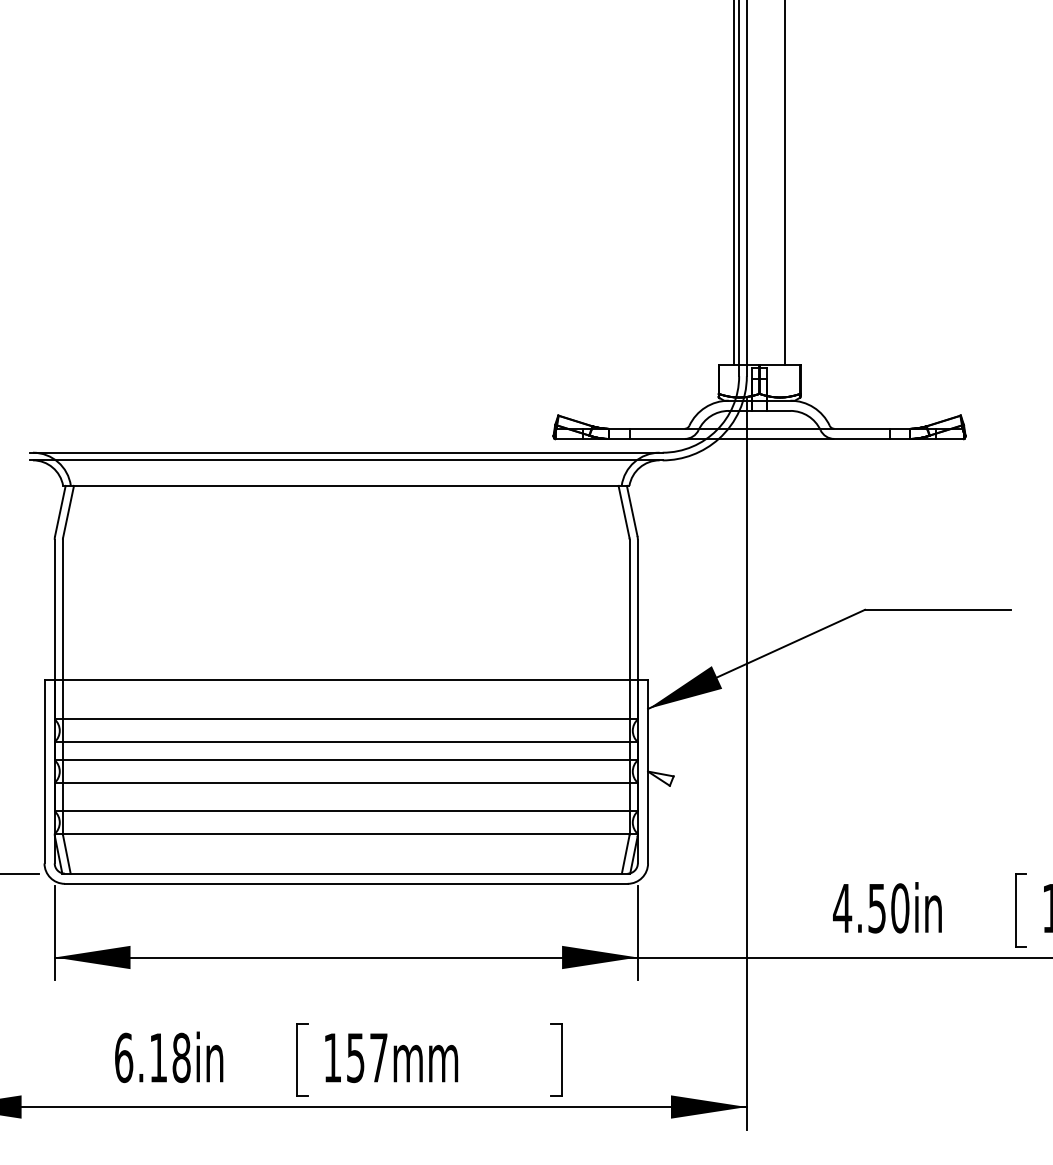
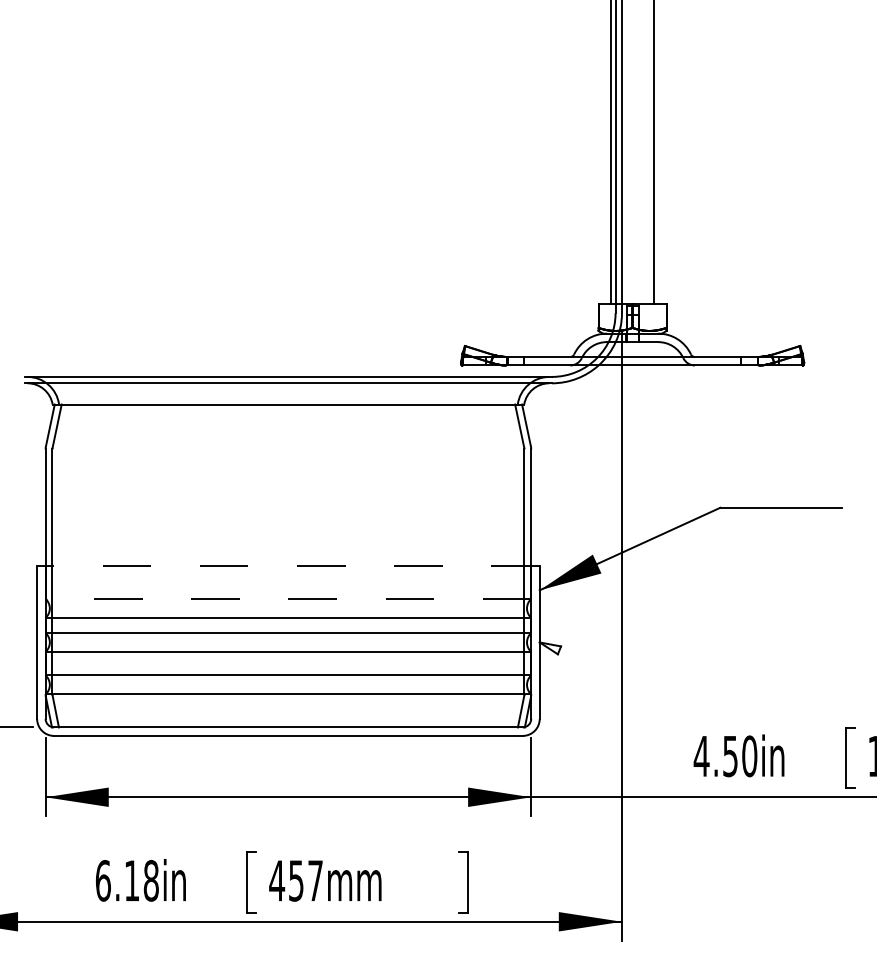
line: (345, 680) -> (287, 566), solid -> dashed
line: (346, 720) -> (288, 599), solid -> dashed
text: (333, 1057) -> (277, 880), 157mm -> 457mm

